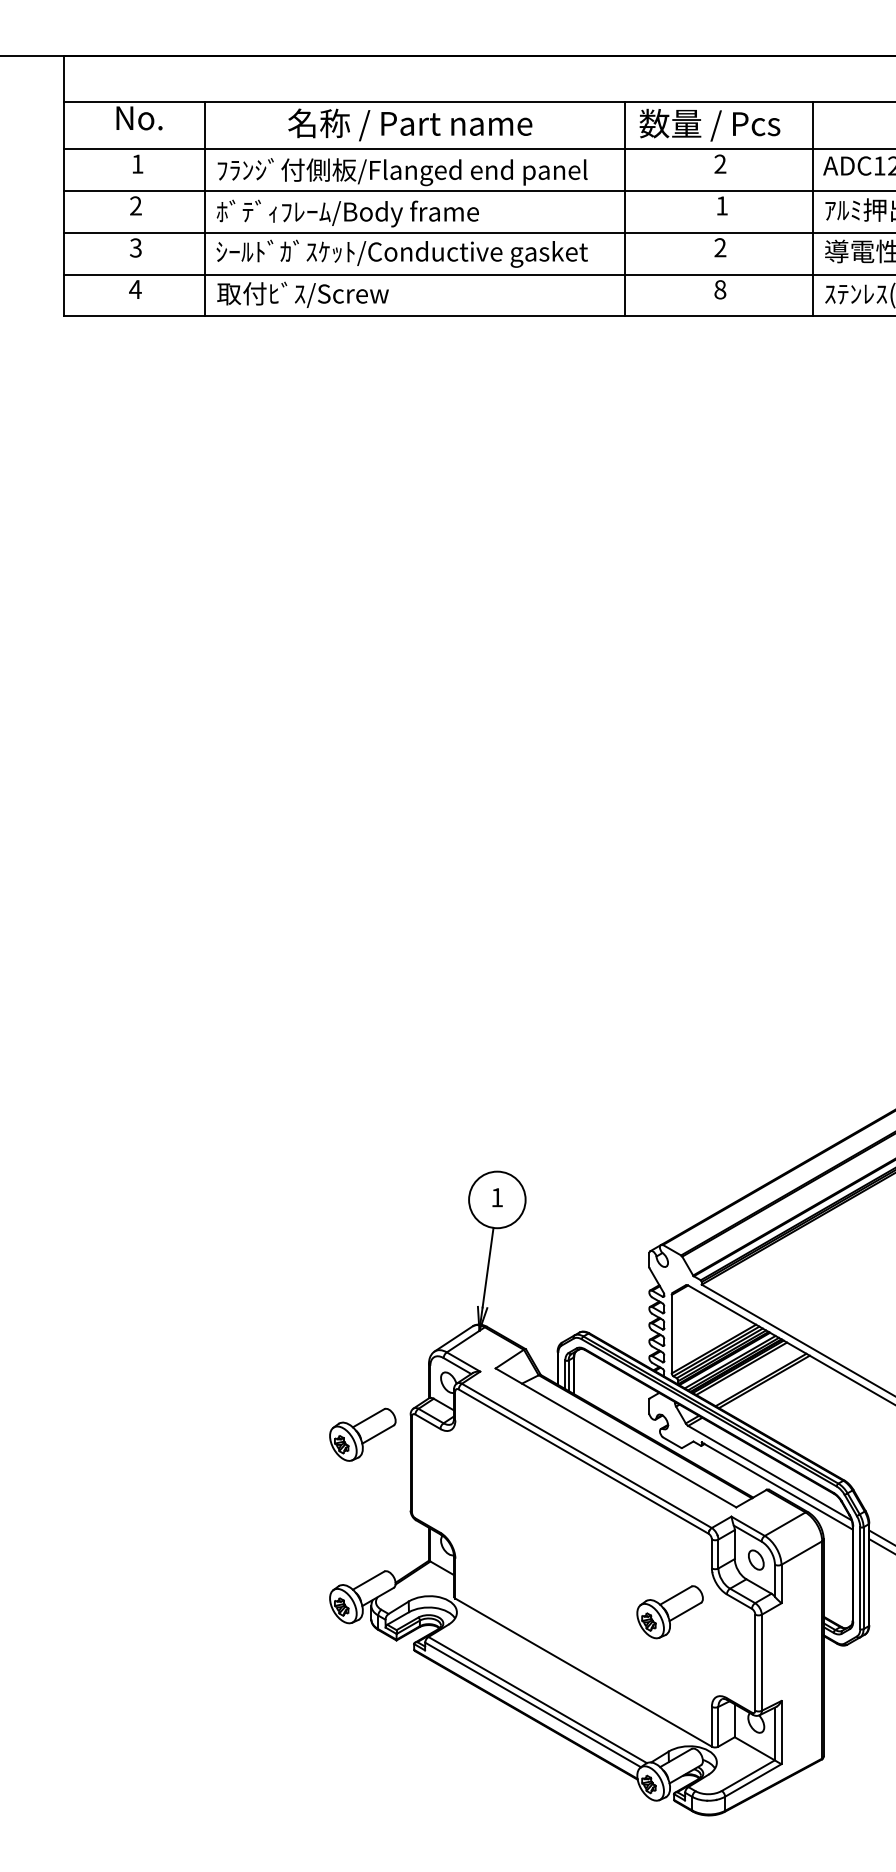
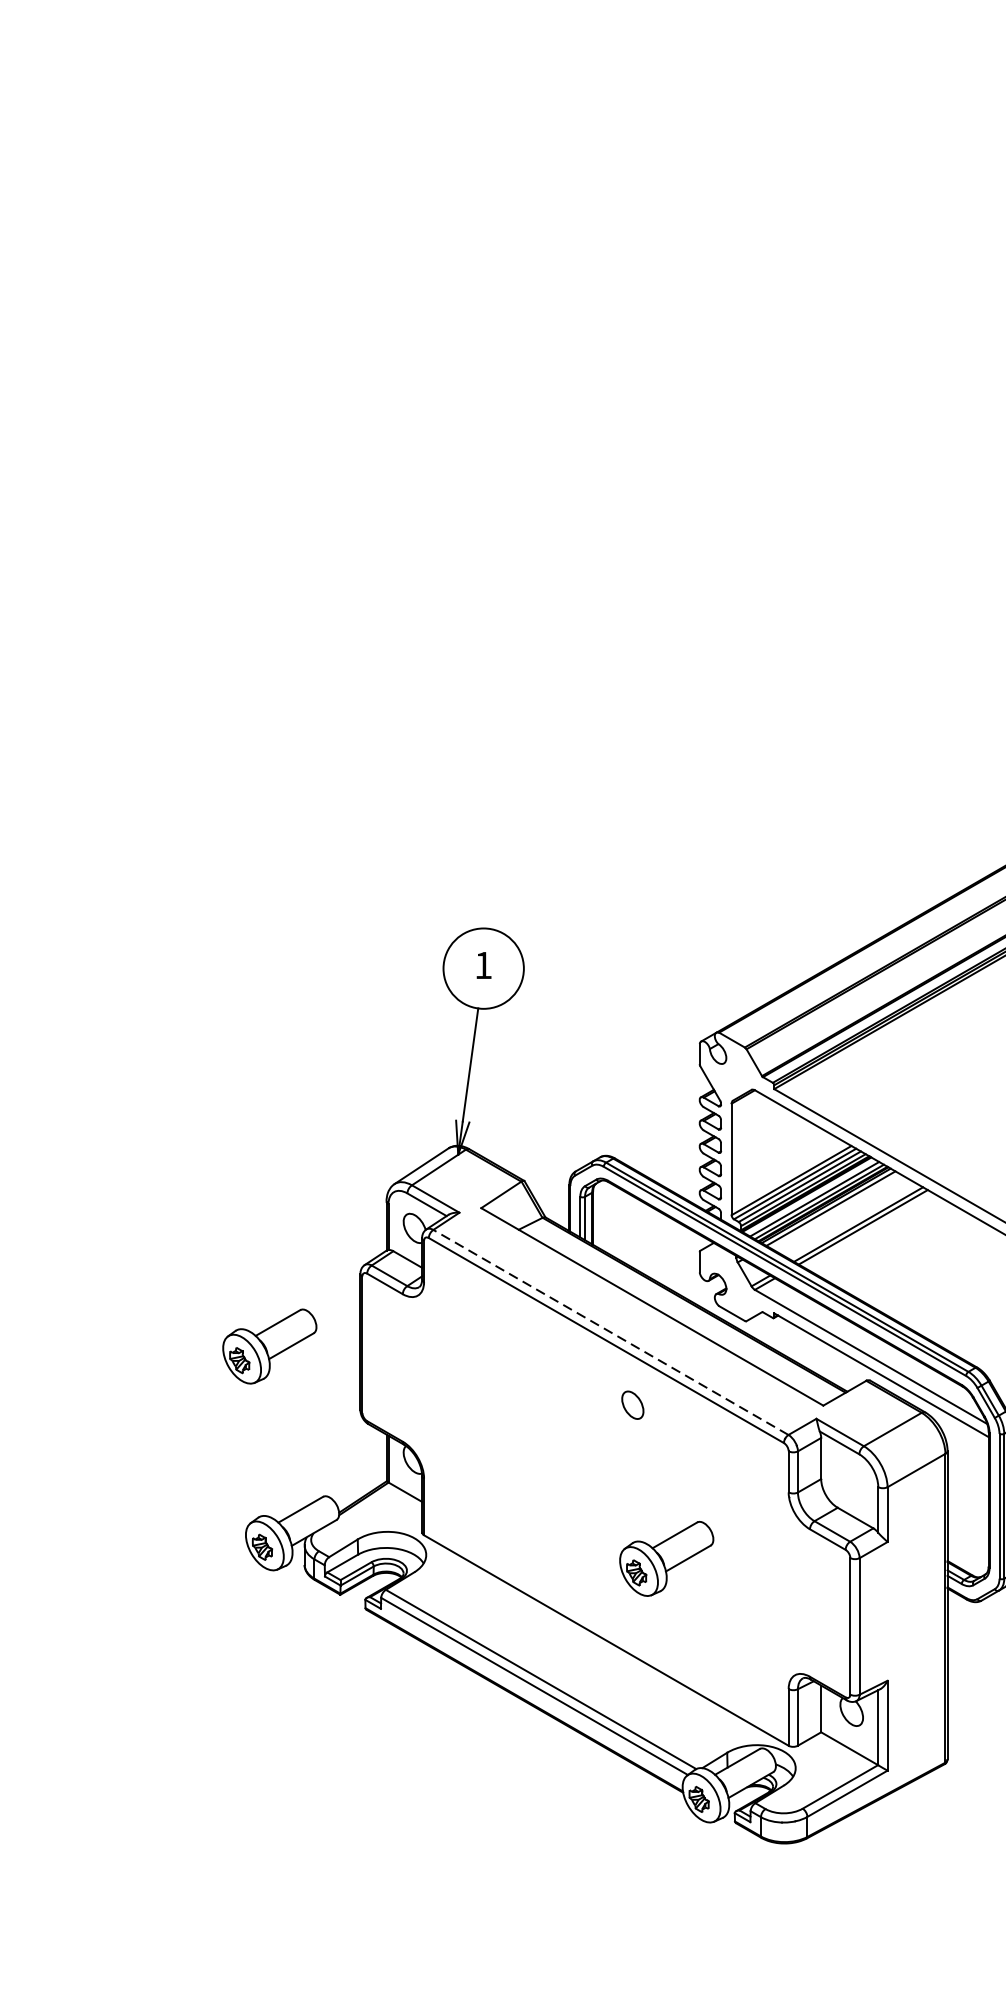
part: (362, 1434) -> (269, 1346), moved
line: (586, 1455) -> (610, 1331), solid -> dashed
part: (756, 1559) -> (633, 1404), moved
part: (669, 1612) -> (665, 1559), moved

